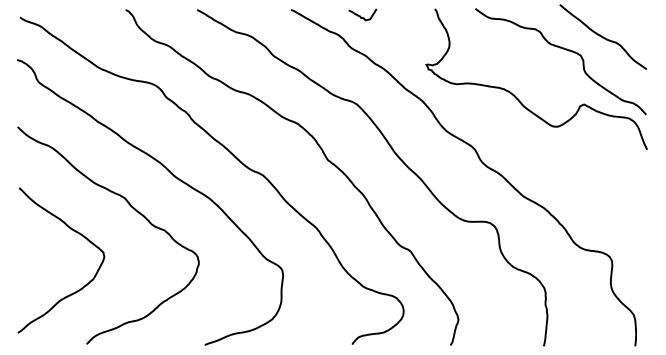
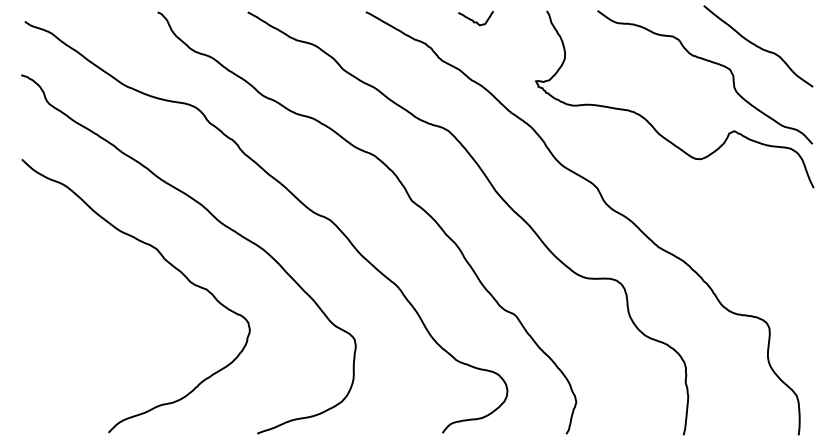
curve: (360, 15) -> (473, 19), moved
curve: (76, 232) -> (95, 292), removed

